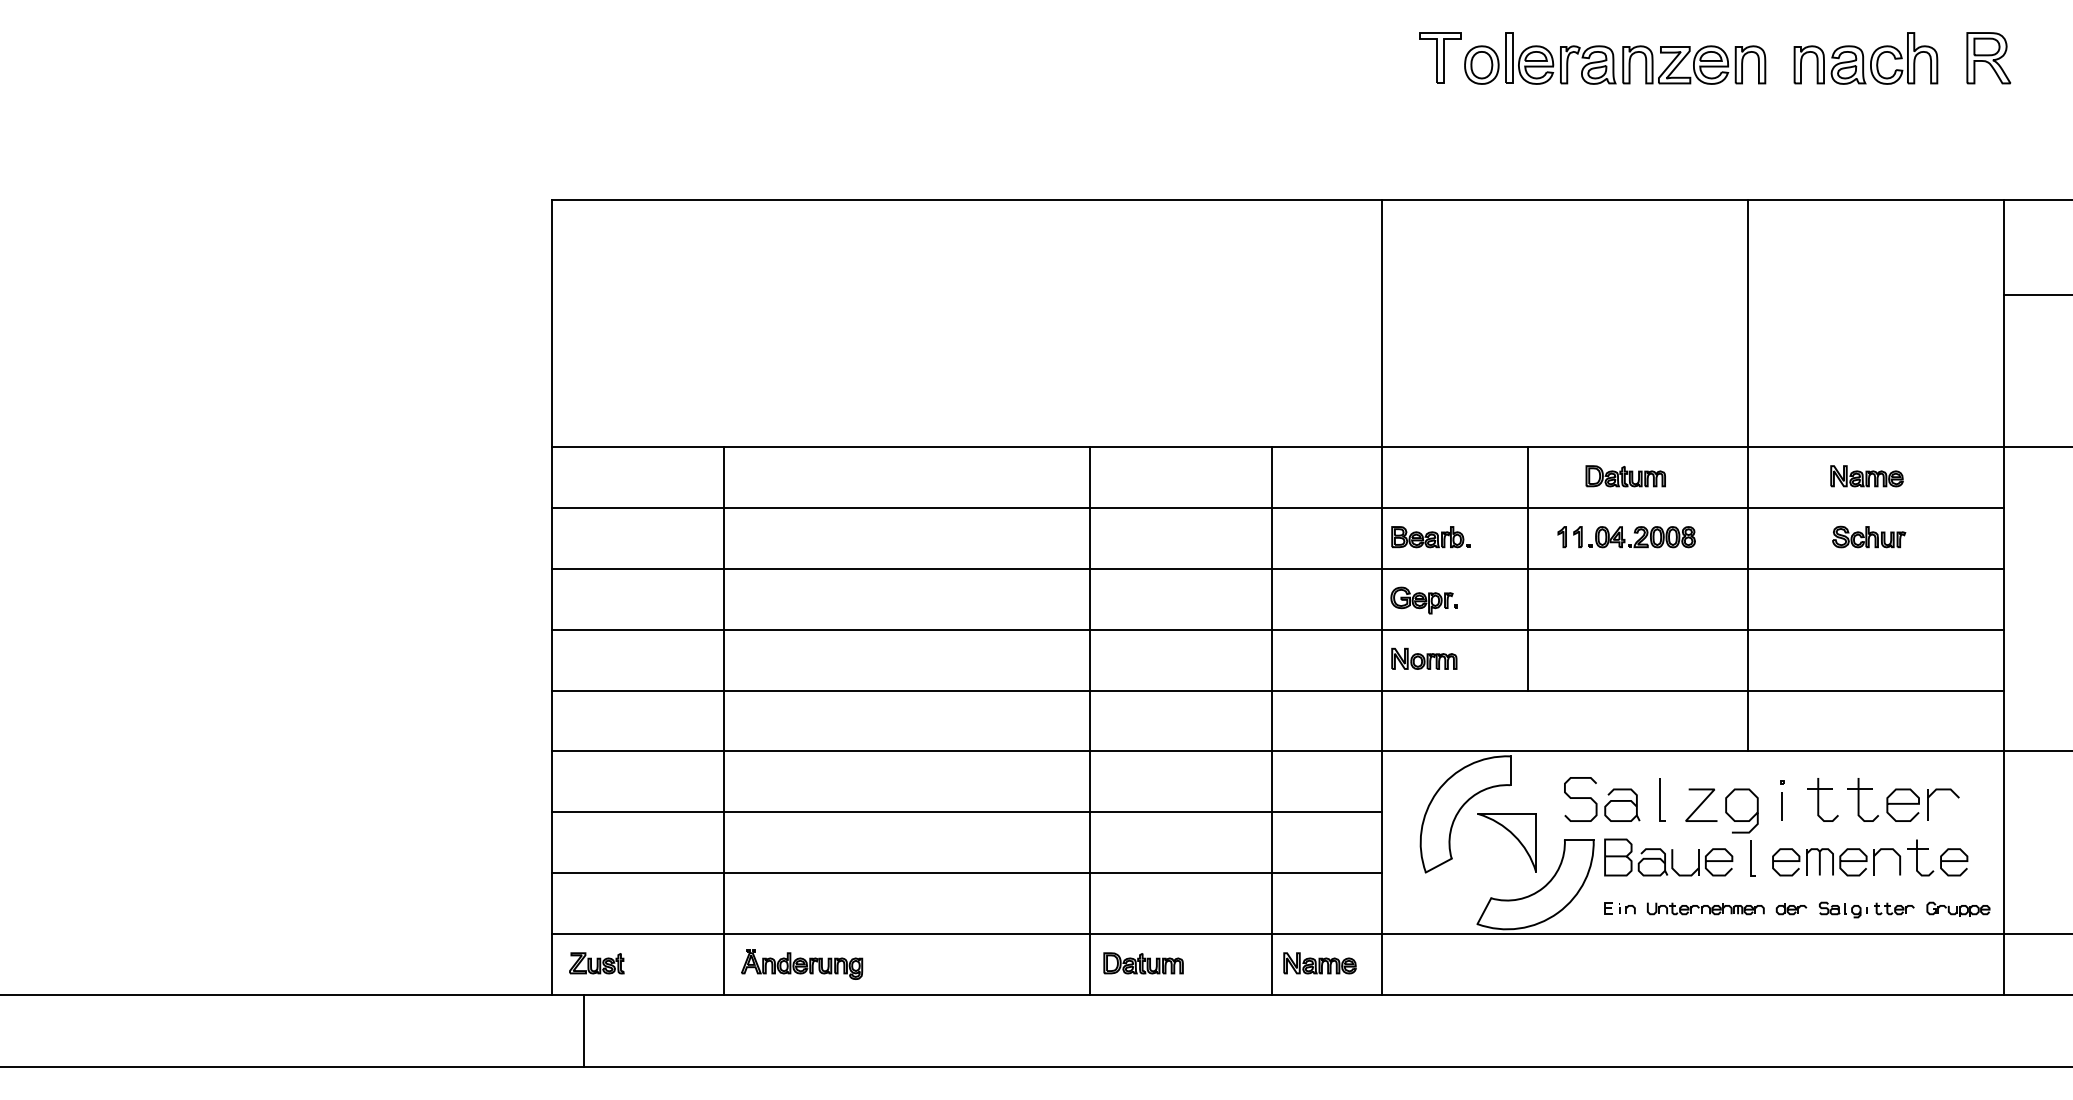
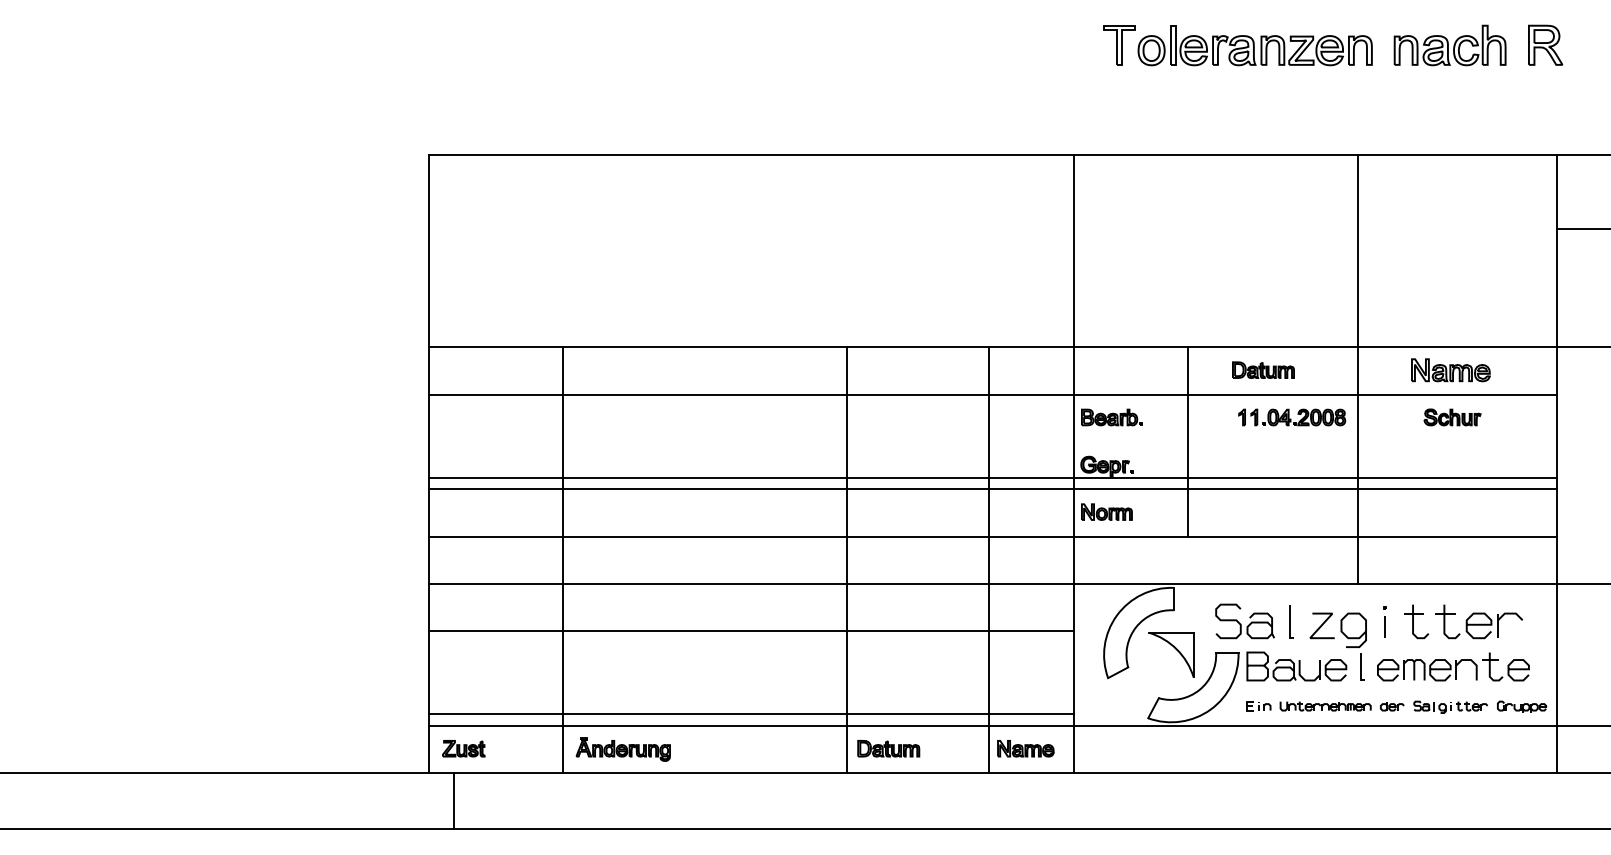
part: (1866, 475) -> (1450, 369), size x1.4
part: (1627, 537) -> (1292, 417), moved
line: (1278, 569) -> (993, 478), moved
line: (967, 872) -> (751, 713), moved

